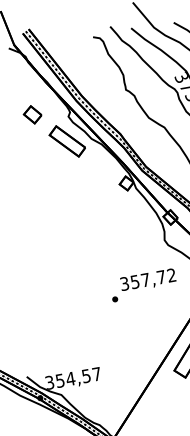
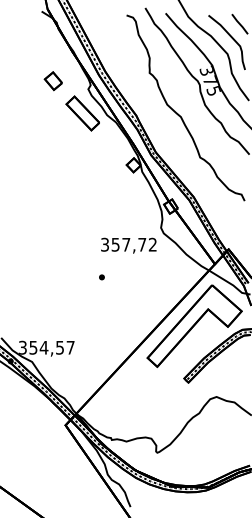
text: (147, 280) -> (128, 245), moved

